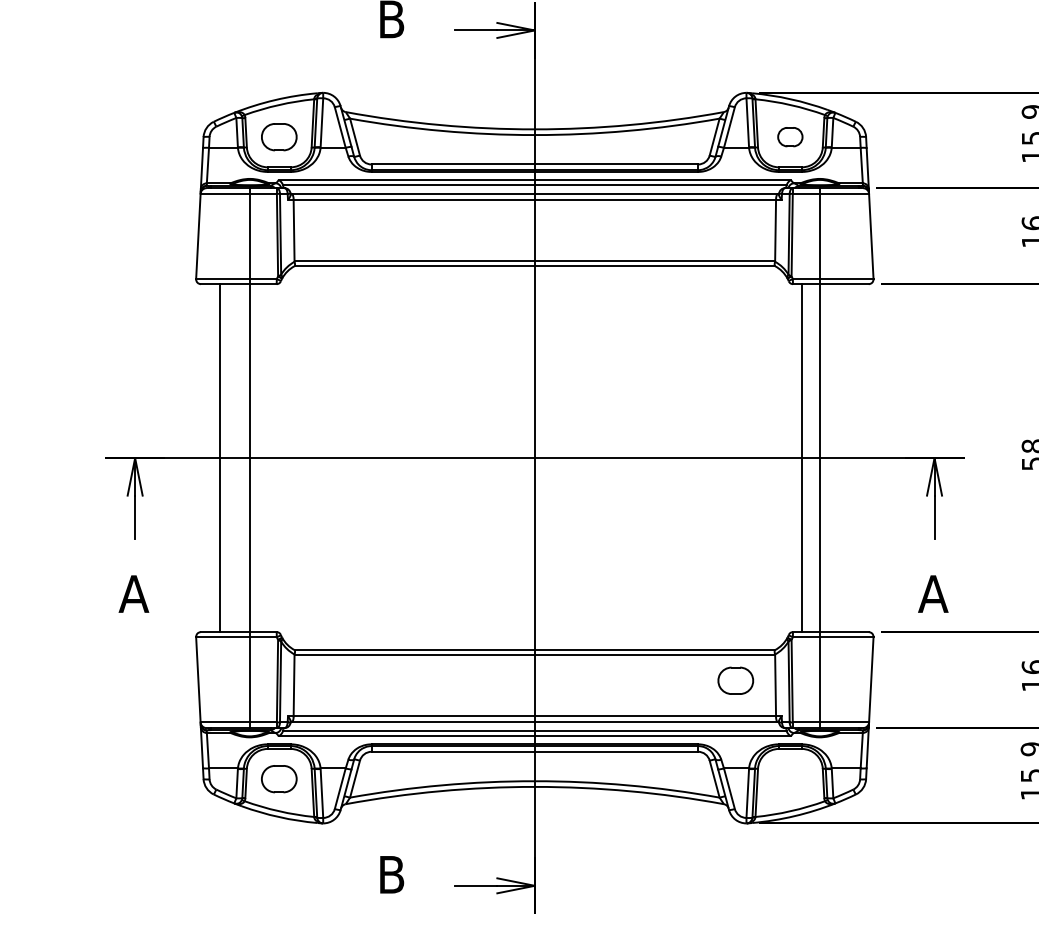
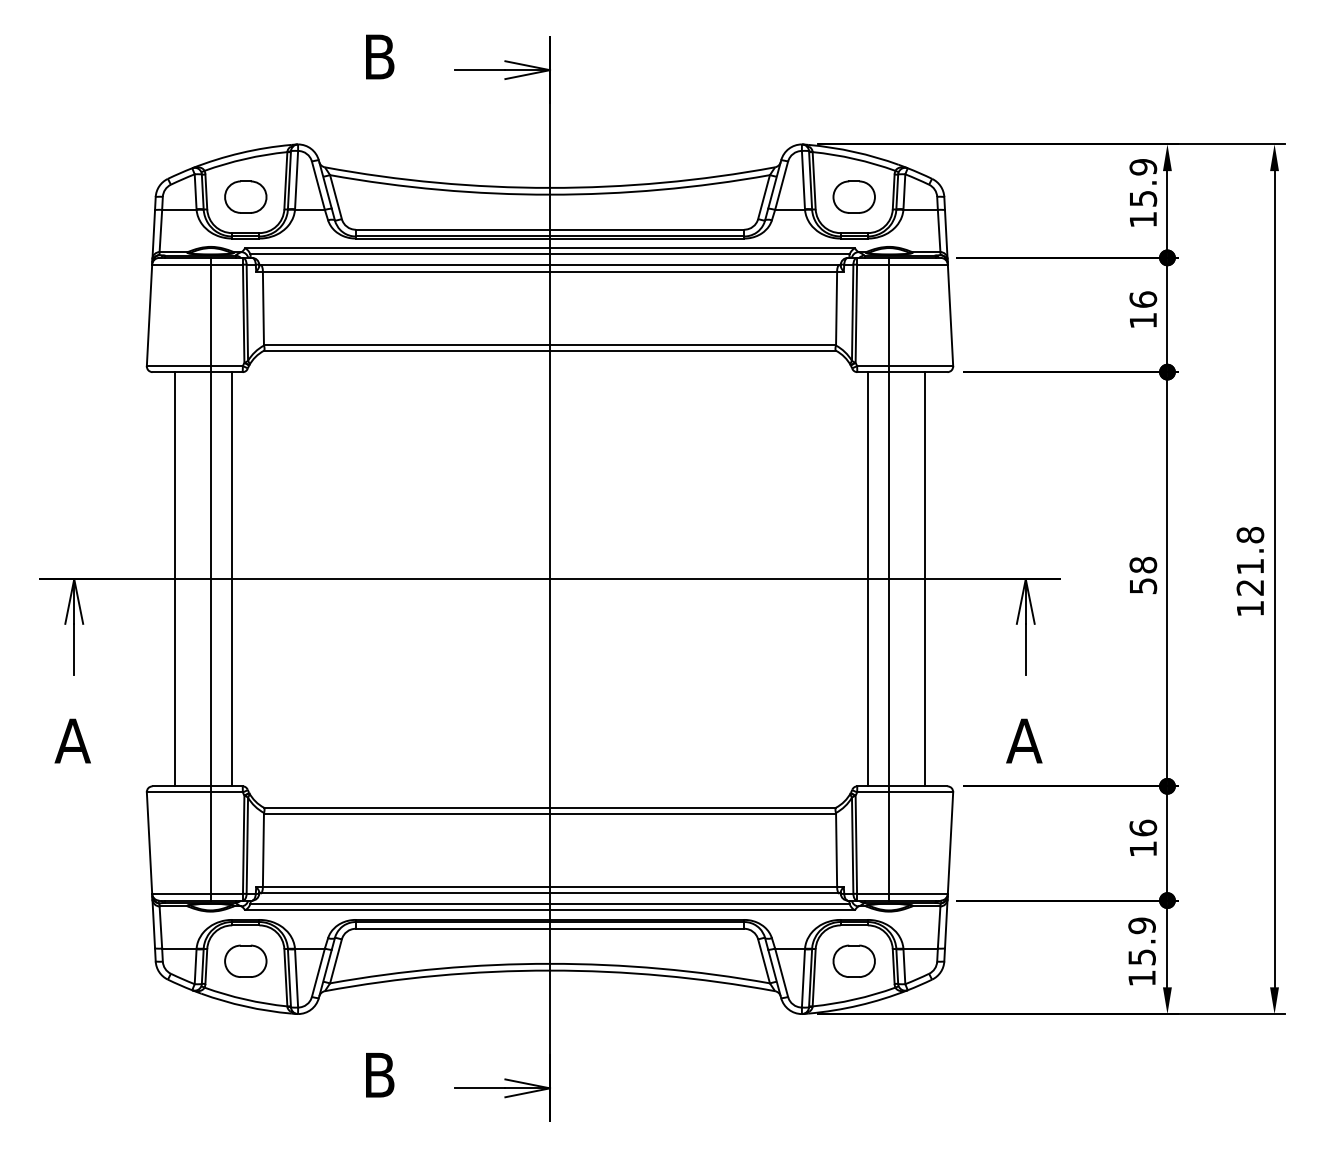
part: (789, 136) -> (853, 196), size x1.43
line: (268, 458) -> (232, 579), added
line: (849, 458) -> (924, 579), added
part: (735, 680) -> (853, 960), moved

